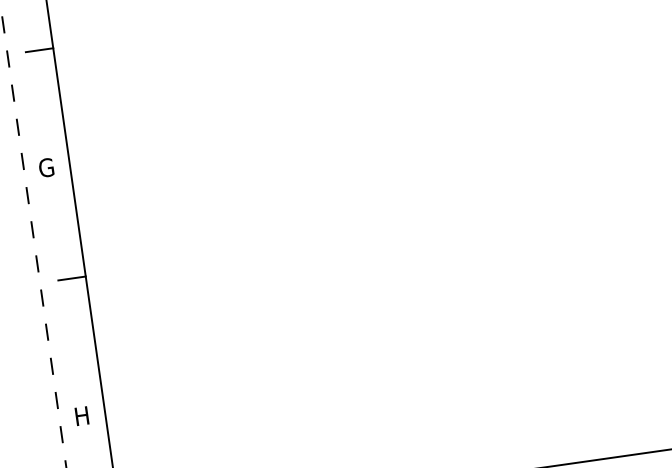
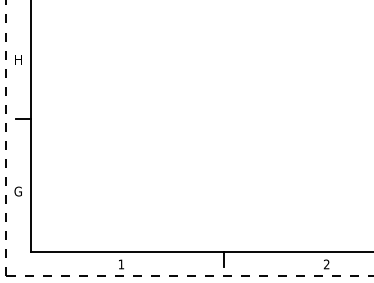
text: (45, 168) -> (17, 60), G -> H
text: (80, 416) -> (17, 191), H -> G

